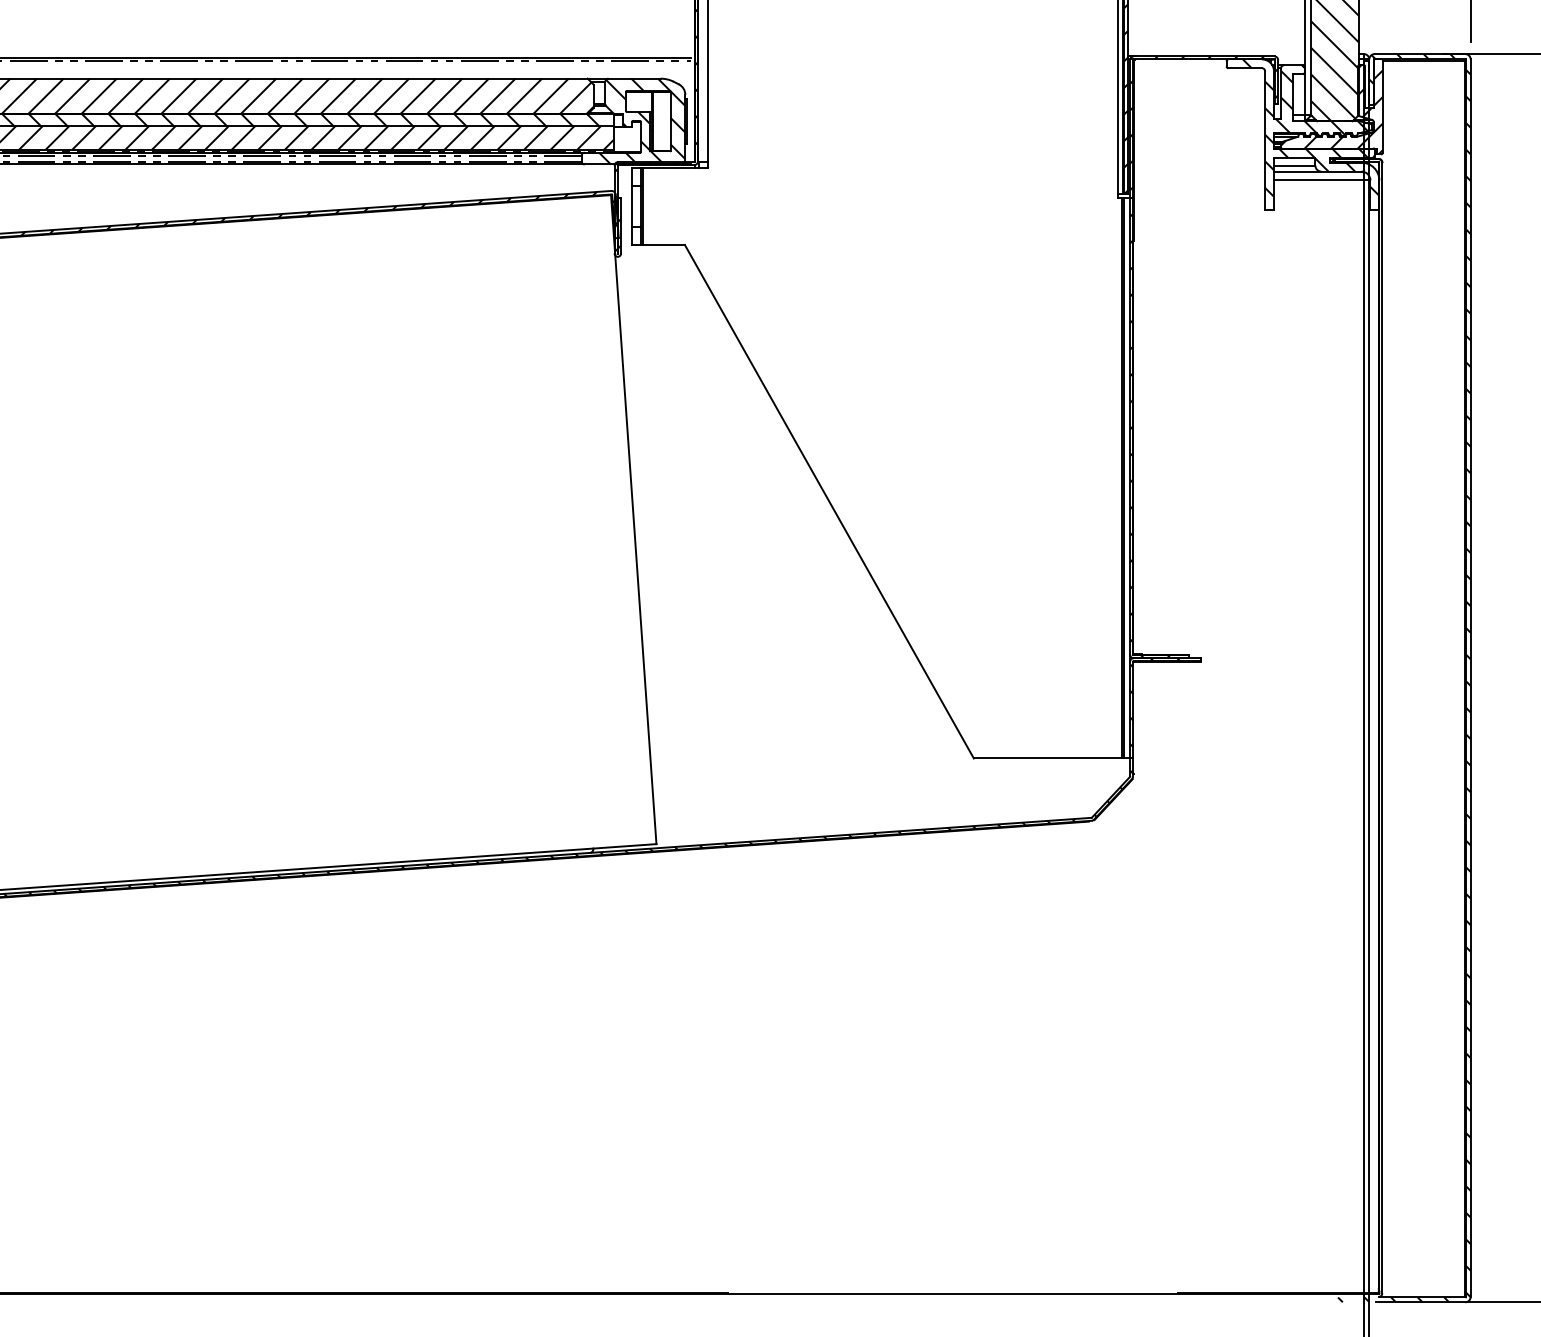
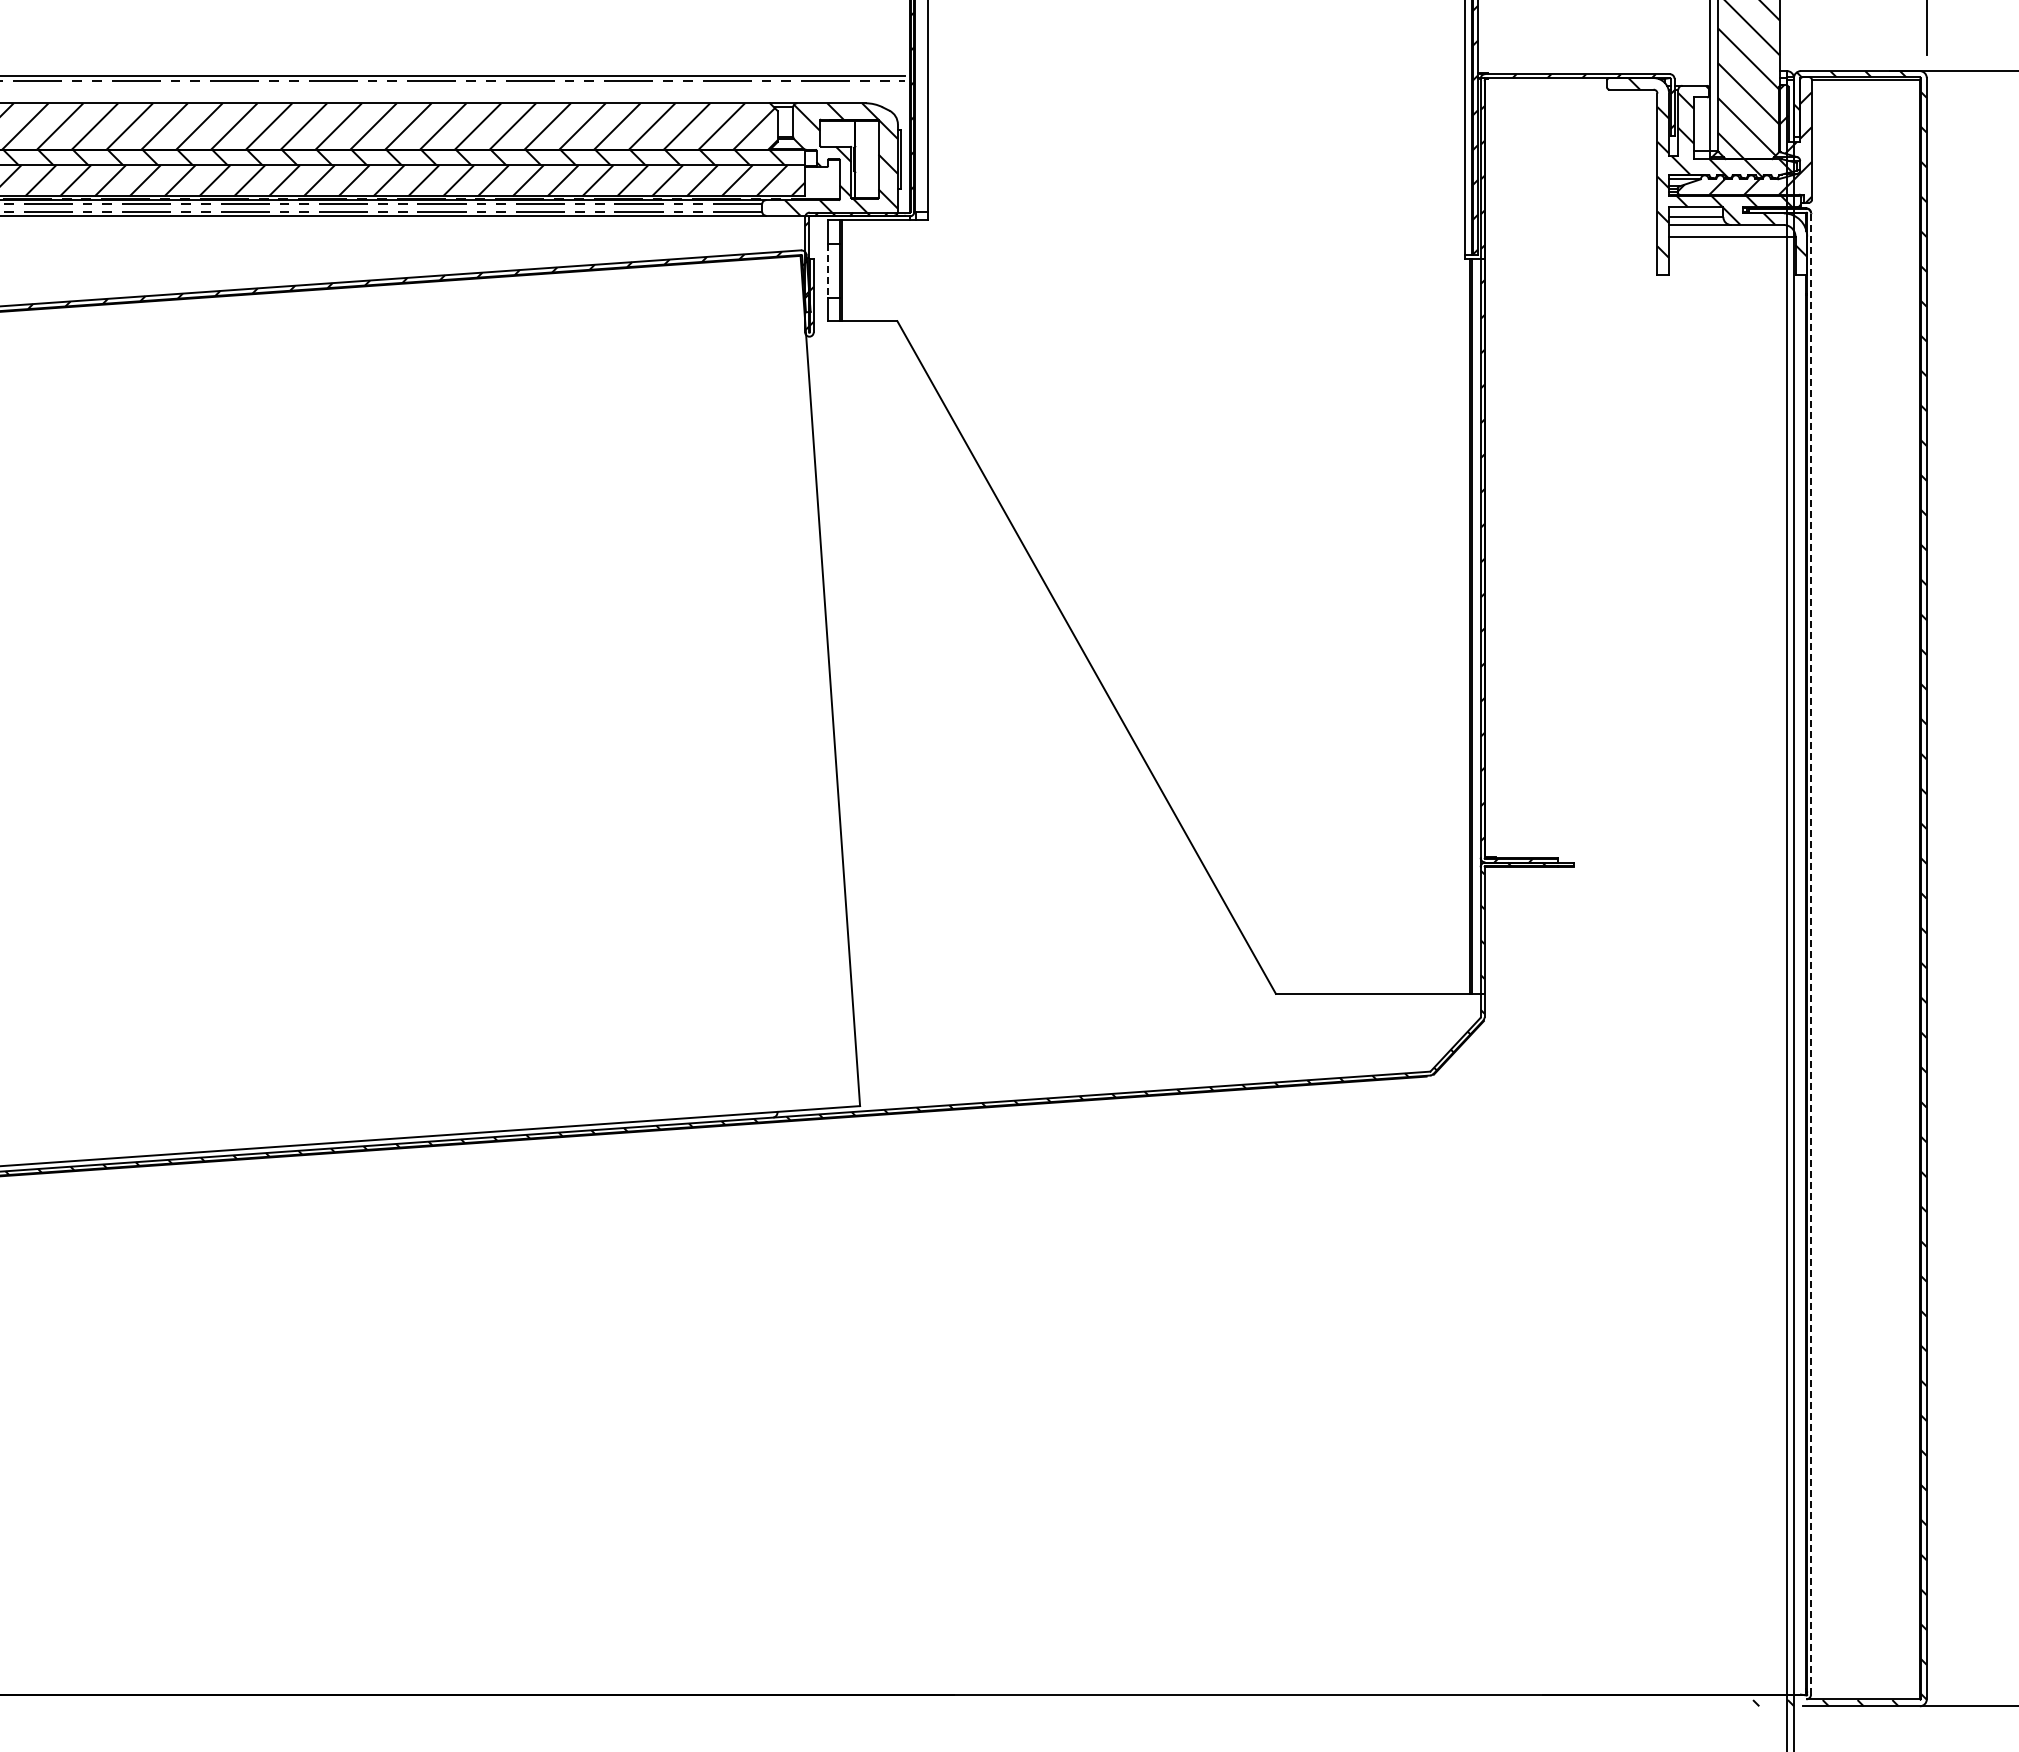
line: (632, 207) -> (828, 271), solid -> dashed
line: (1382, 728) -> (1811, 954), solid -> dashed

